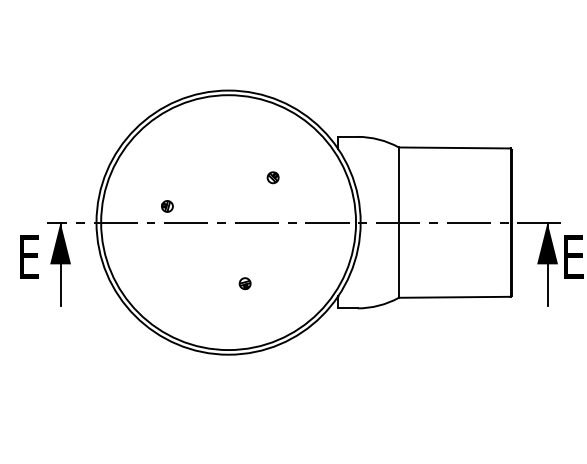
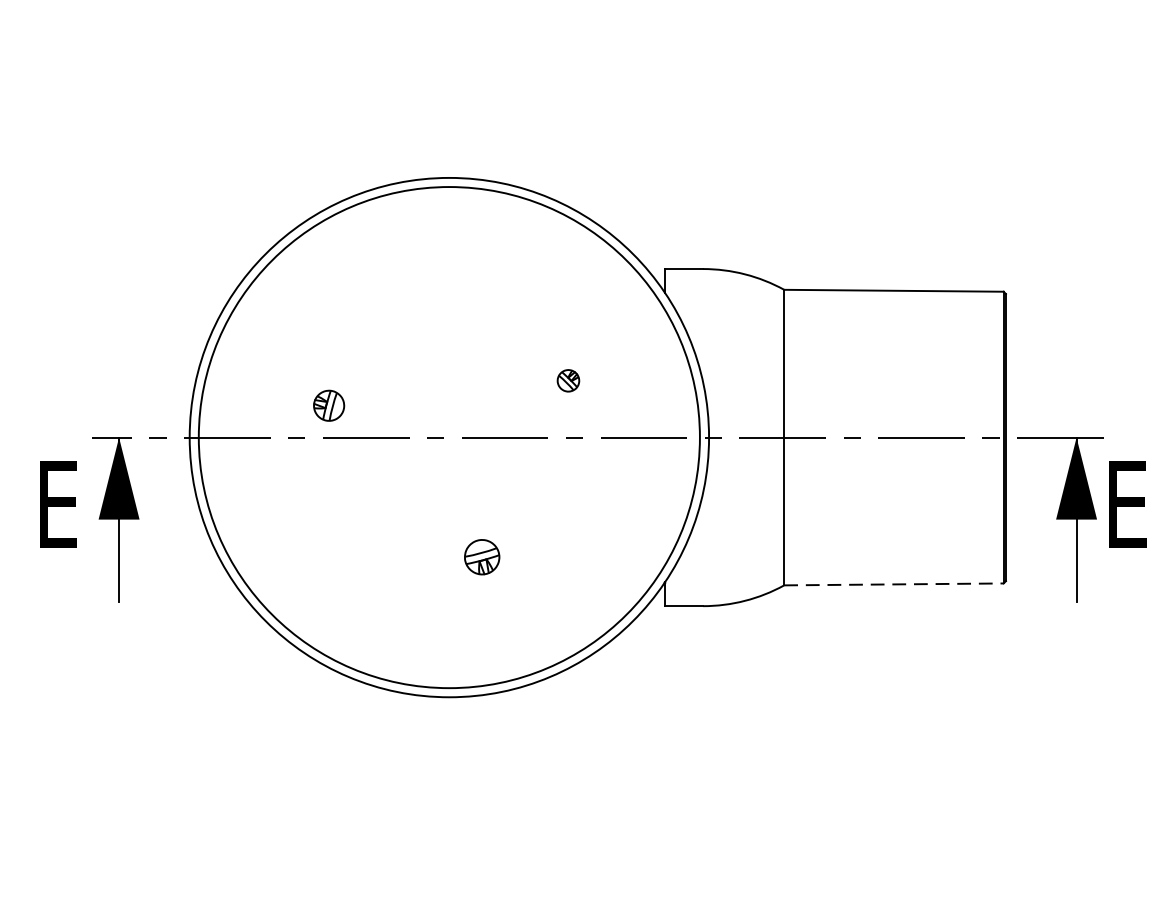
part: (272, 177) -> (567, 380), moved
part: (167, 206) -> (329, 405), size x1.4
part: (244, 283) -> (480, 557), size x1.6
line: (454, 297) -> (893, 584), solid -> dashed

